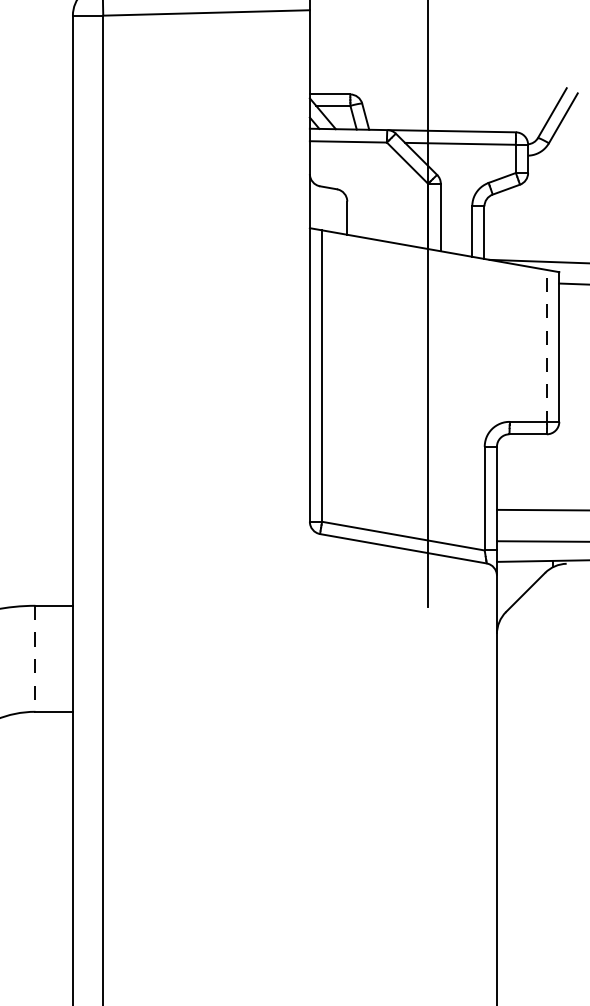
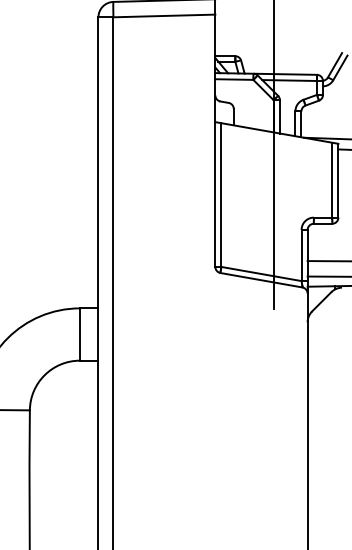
line: (547, 346) -> (332, 180), dashed -> solid
line: (36, 660) -> (80, 335), dashed -> solid

